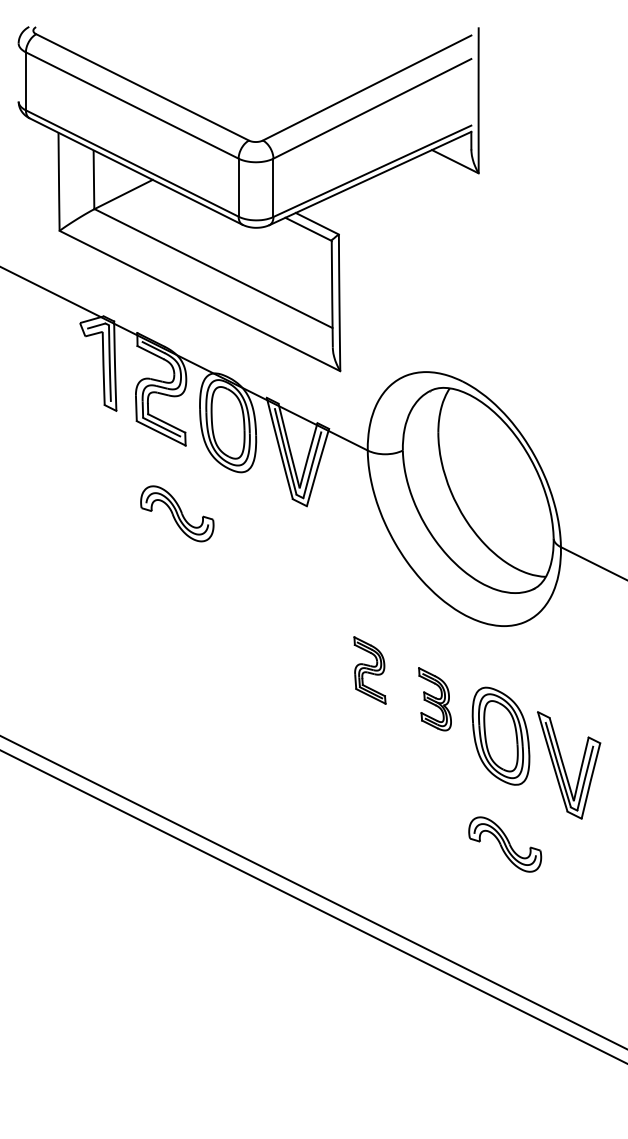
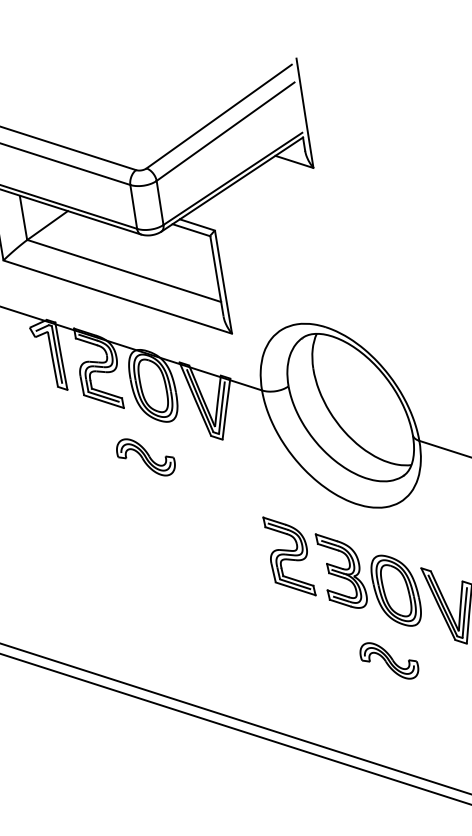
part: (177, 513) -> (146, 457), moved
part: (369, 670) -> (289, 556), size x1.67
part: (434, 699) -> (341, 570), size x1.67
part: (505, 844) -> (389, 660), moved

